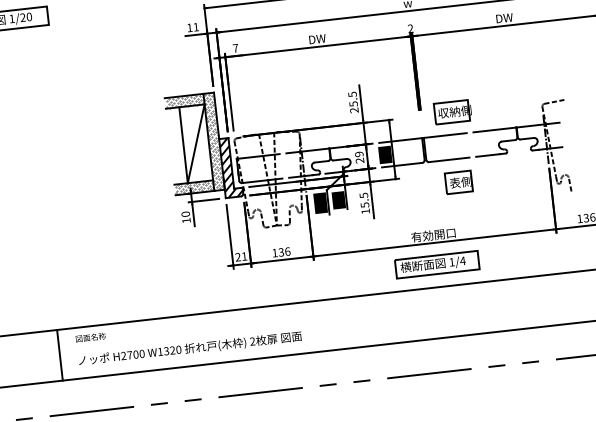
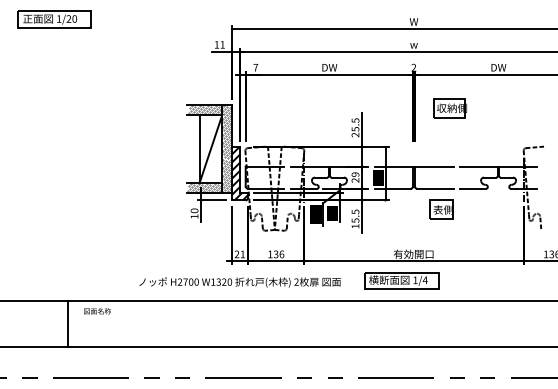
part: (453, 112) -> (450, 108), moved
part: (436, 264) -> (401, 280), moved
text: (189, 349) -> (239, 282), moved

